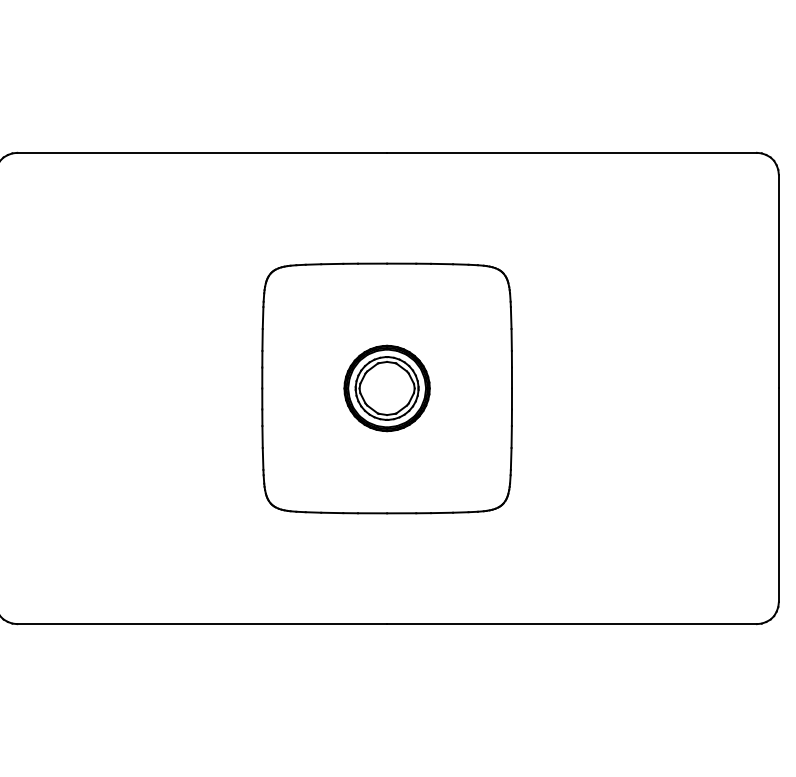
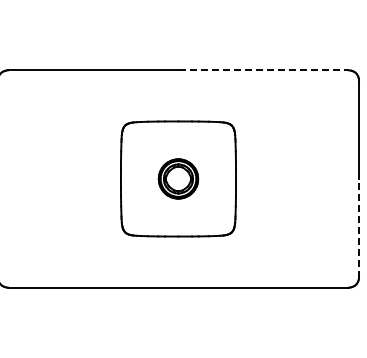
line: (573, 153) -> (264, 70), solid -> dashed
line: (779, 493) -> (359, 227), solid -> dashed

